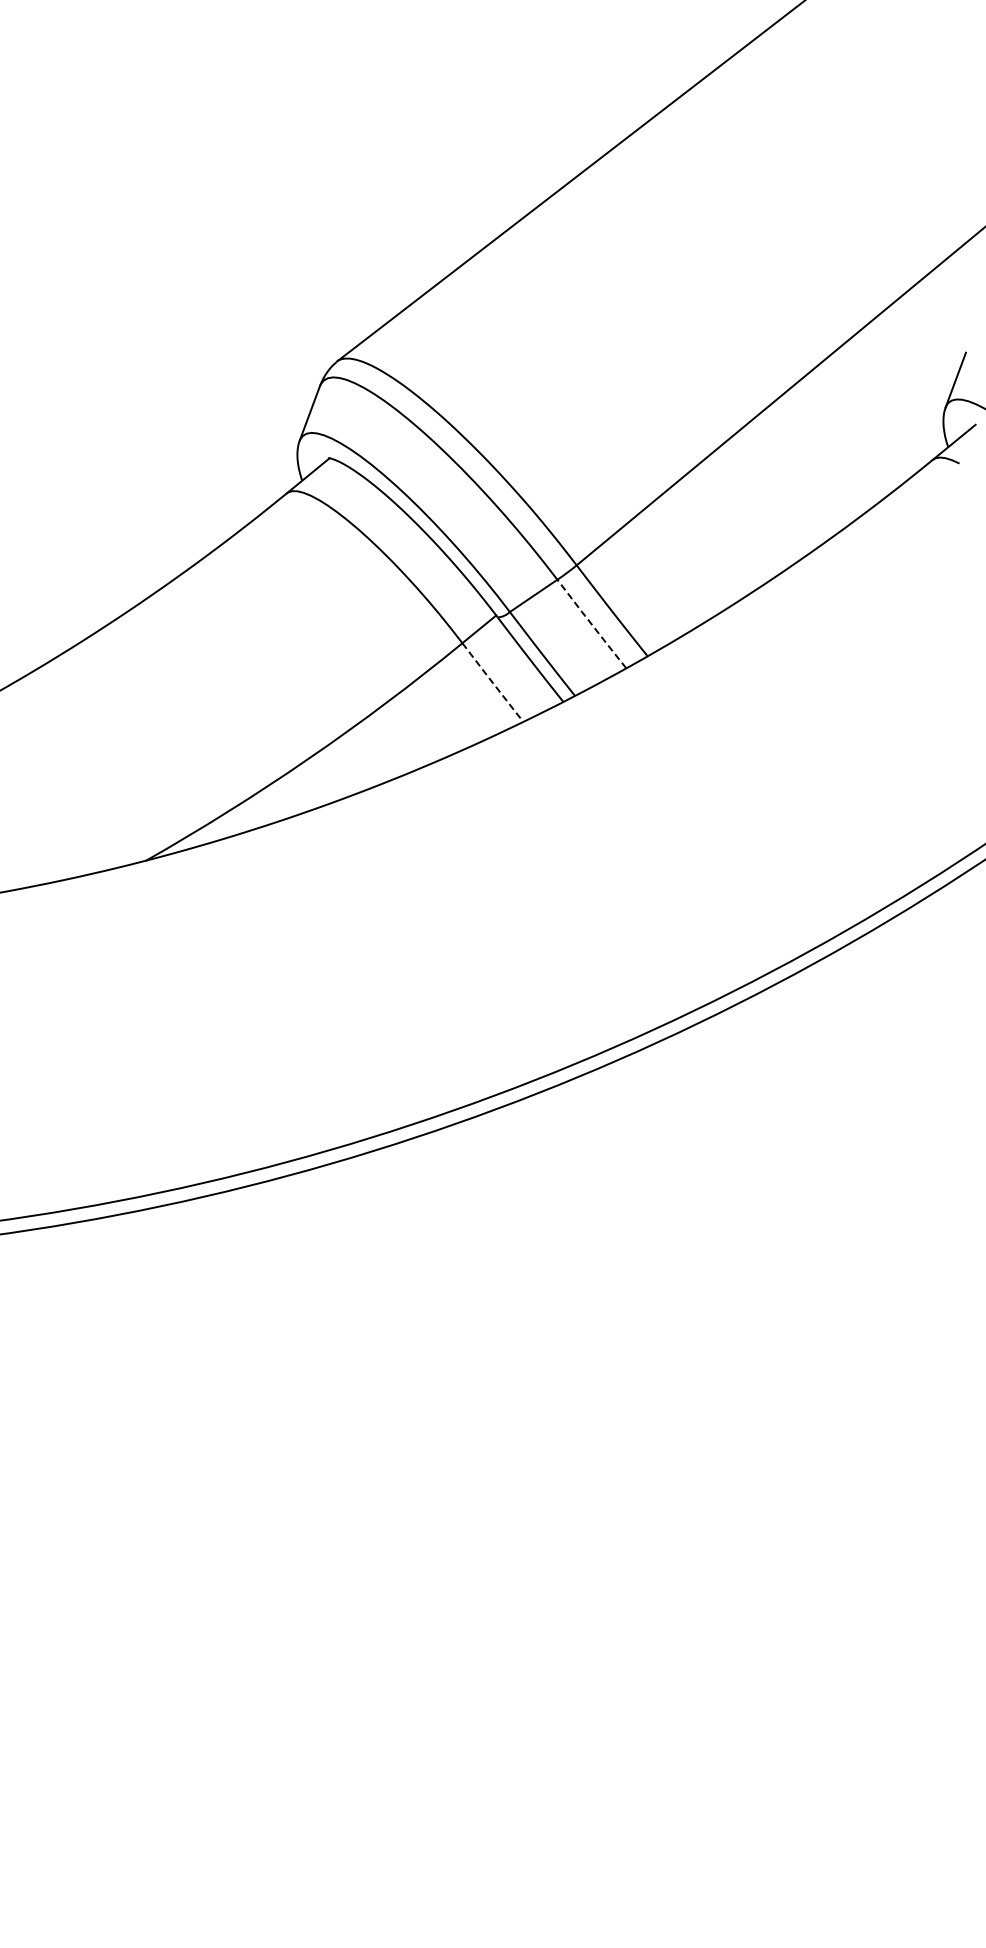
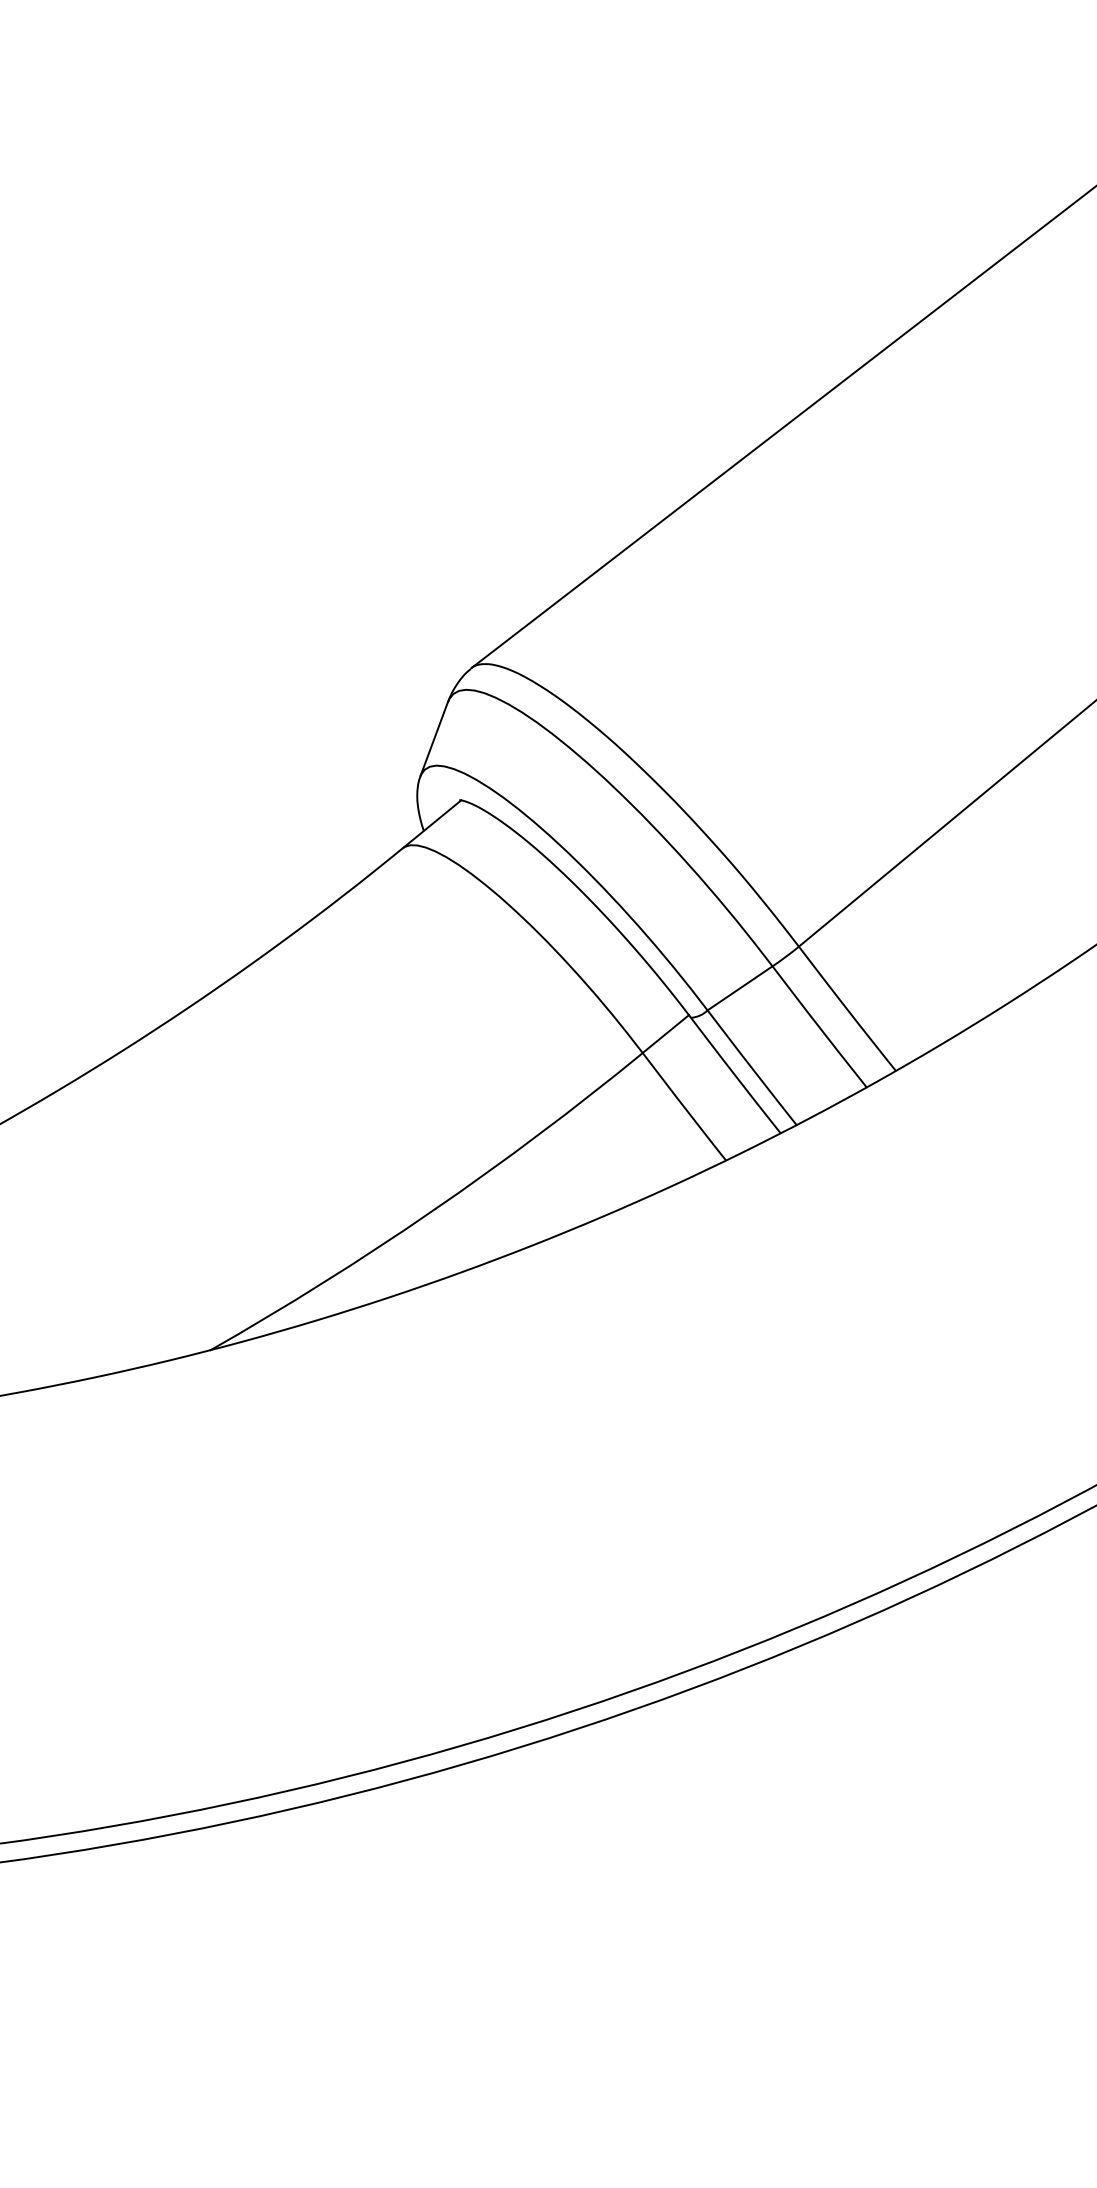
line: (591, 624) -> (819, 1027), dashed -> solid
line: (493, 683) -> (685, 1108), dashed -> solid

